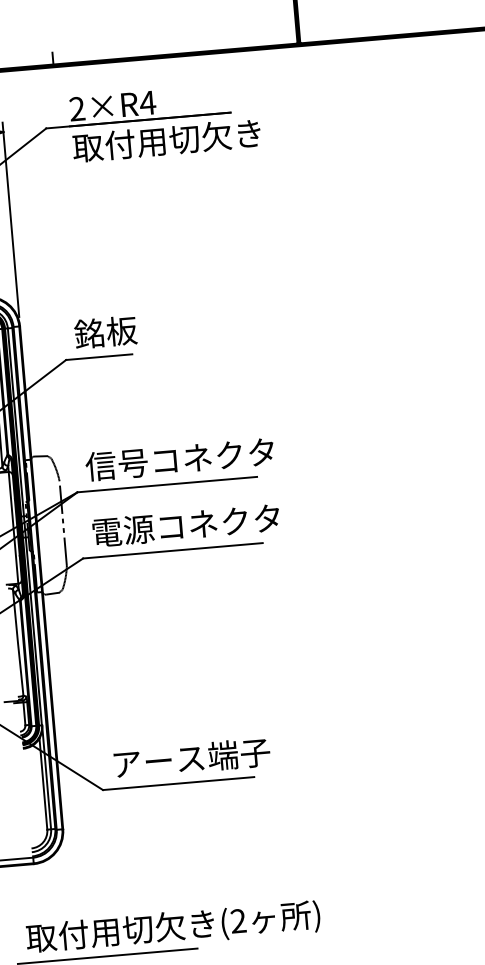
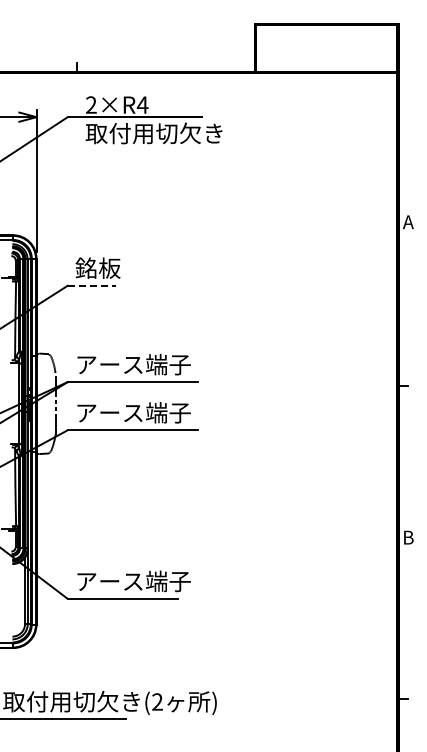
line: (100, 356) -> (92, 285), solid -> dashed
text: (179, 459) -> (143, 364), 信号コネクタ -> アース端子
text: (186, 525) -> (144, 412), 電源コネクタ -> アース端子

